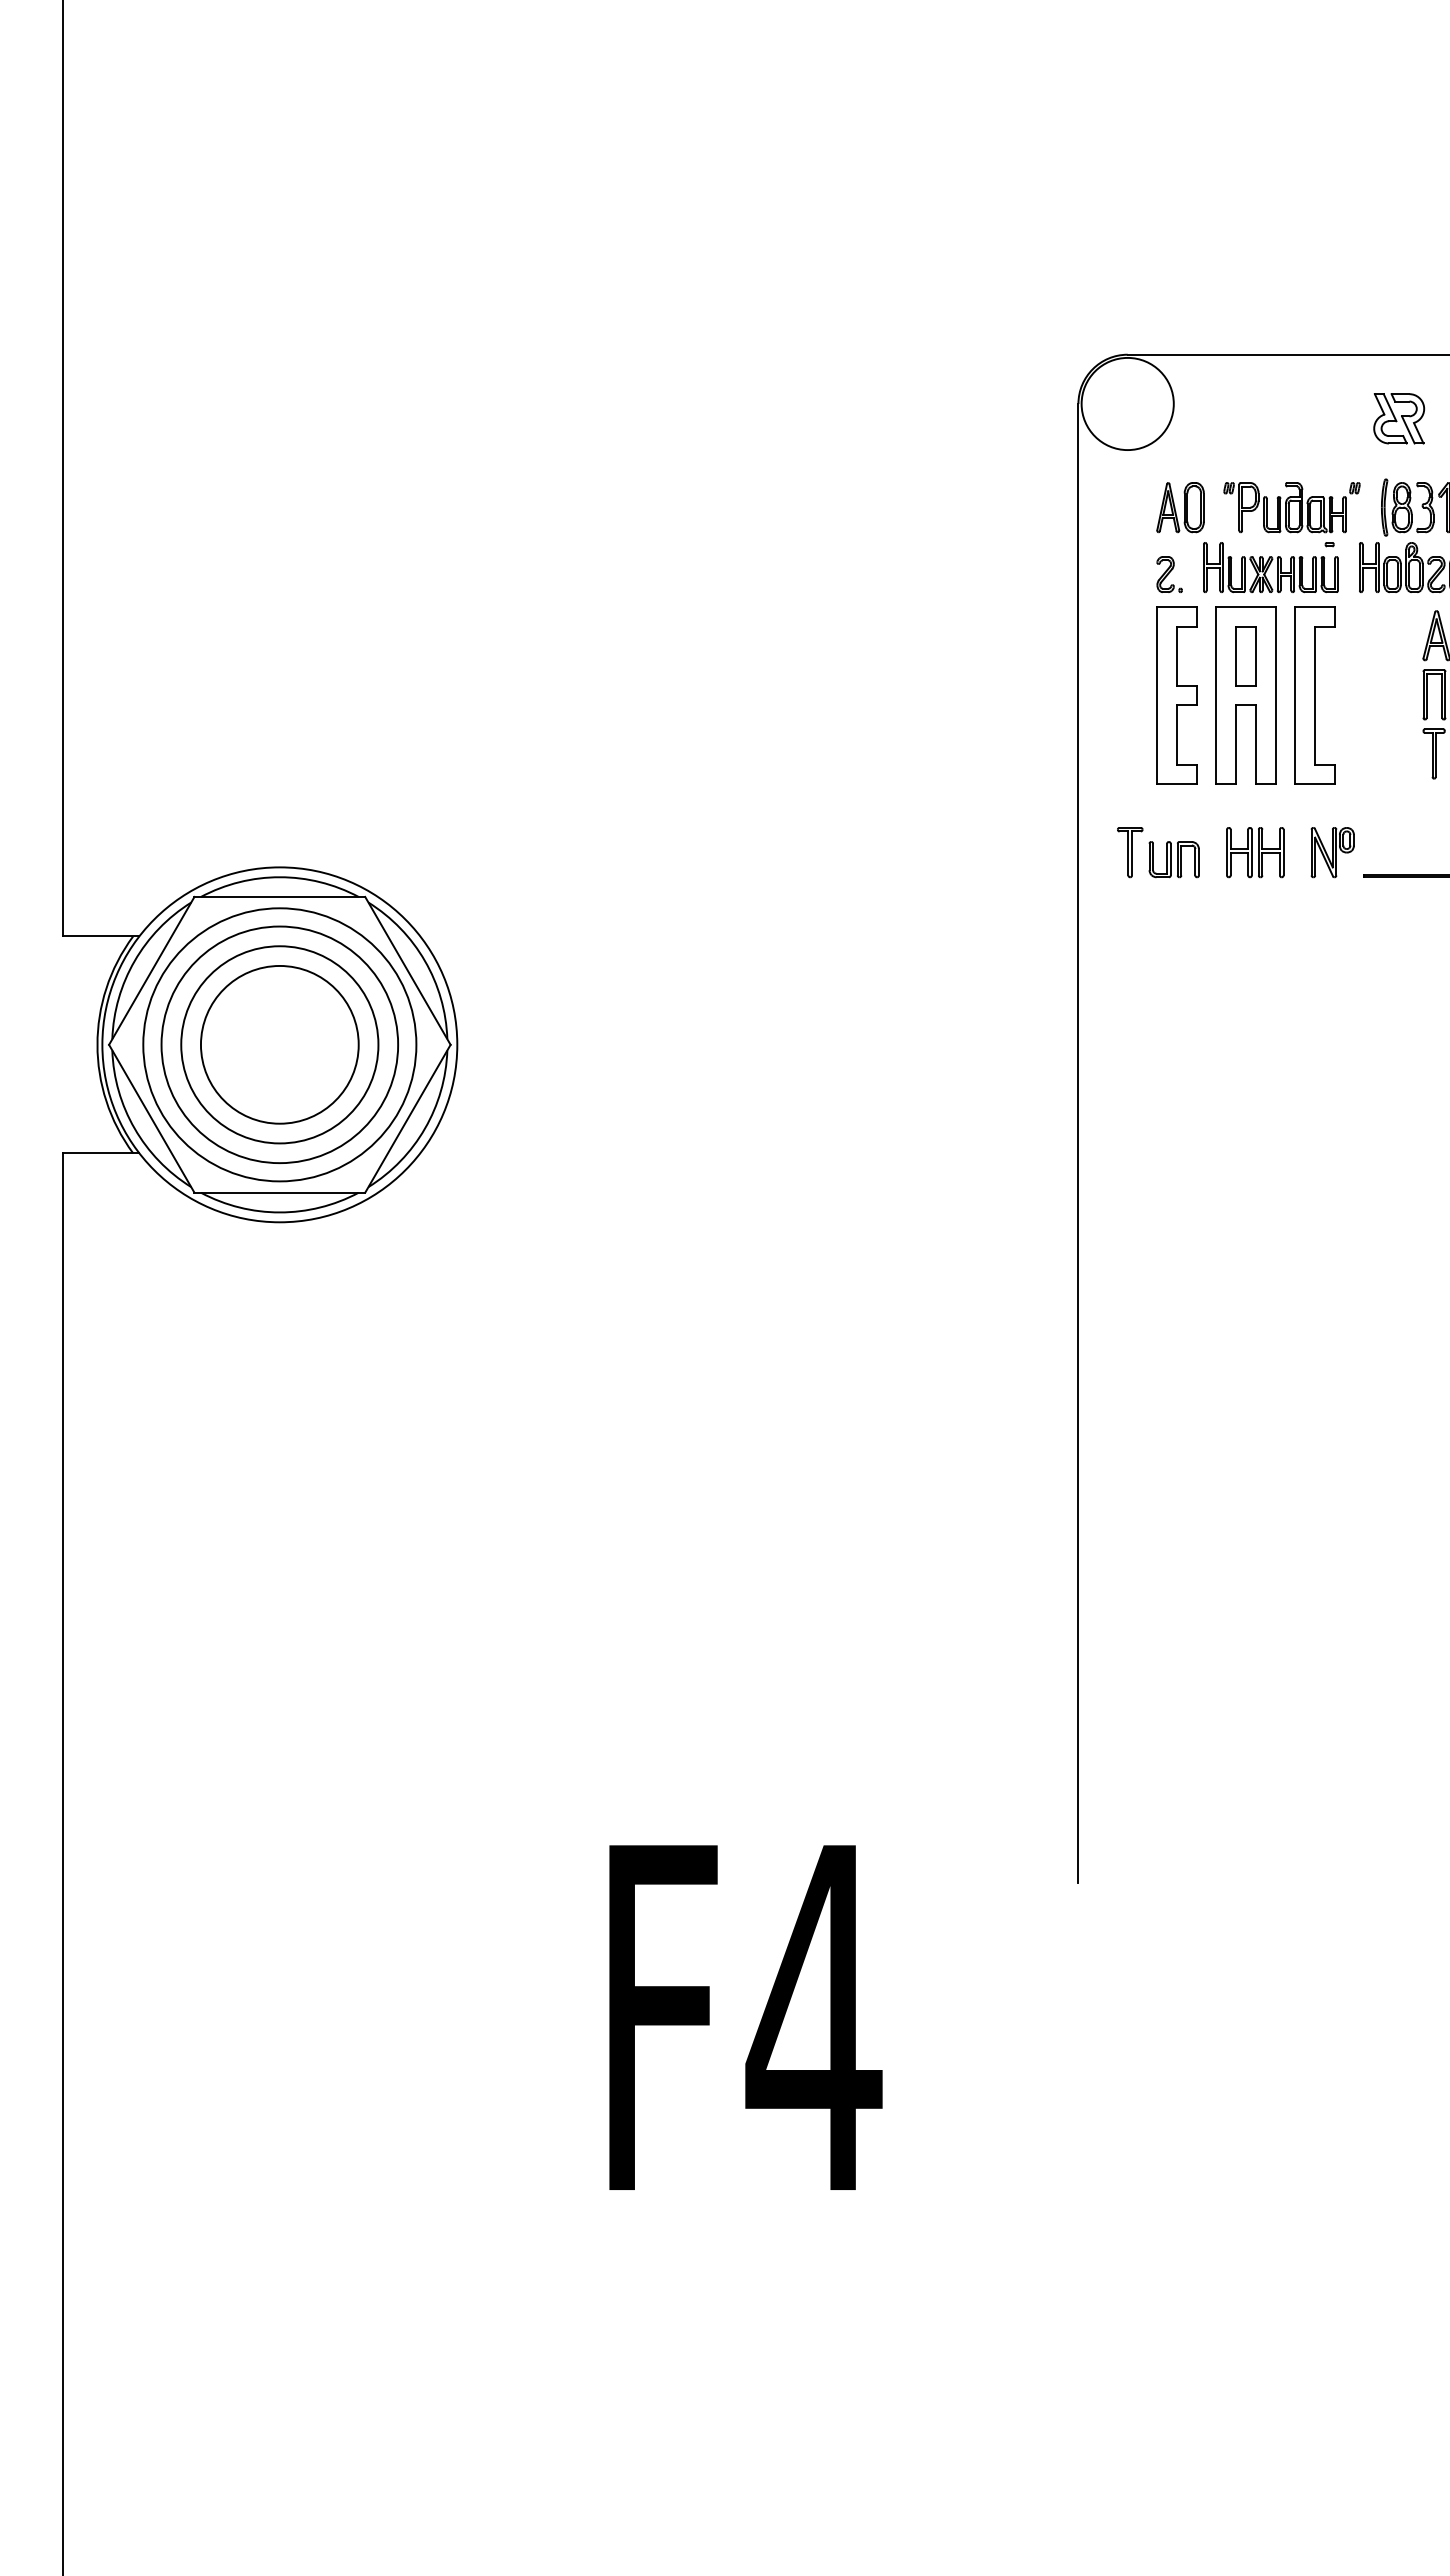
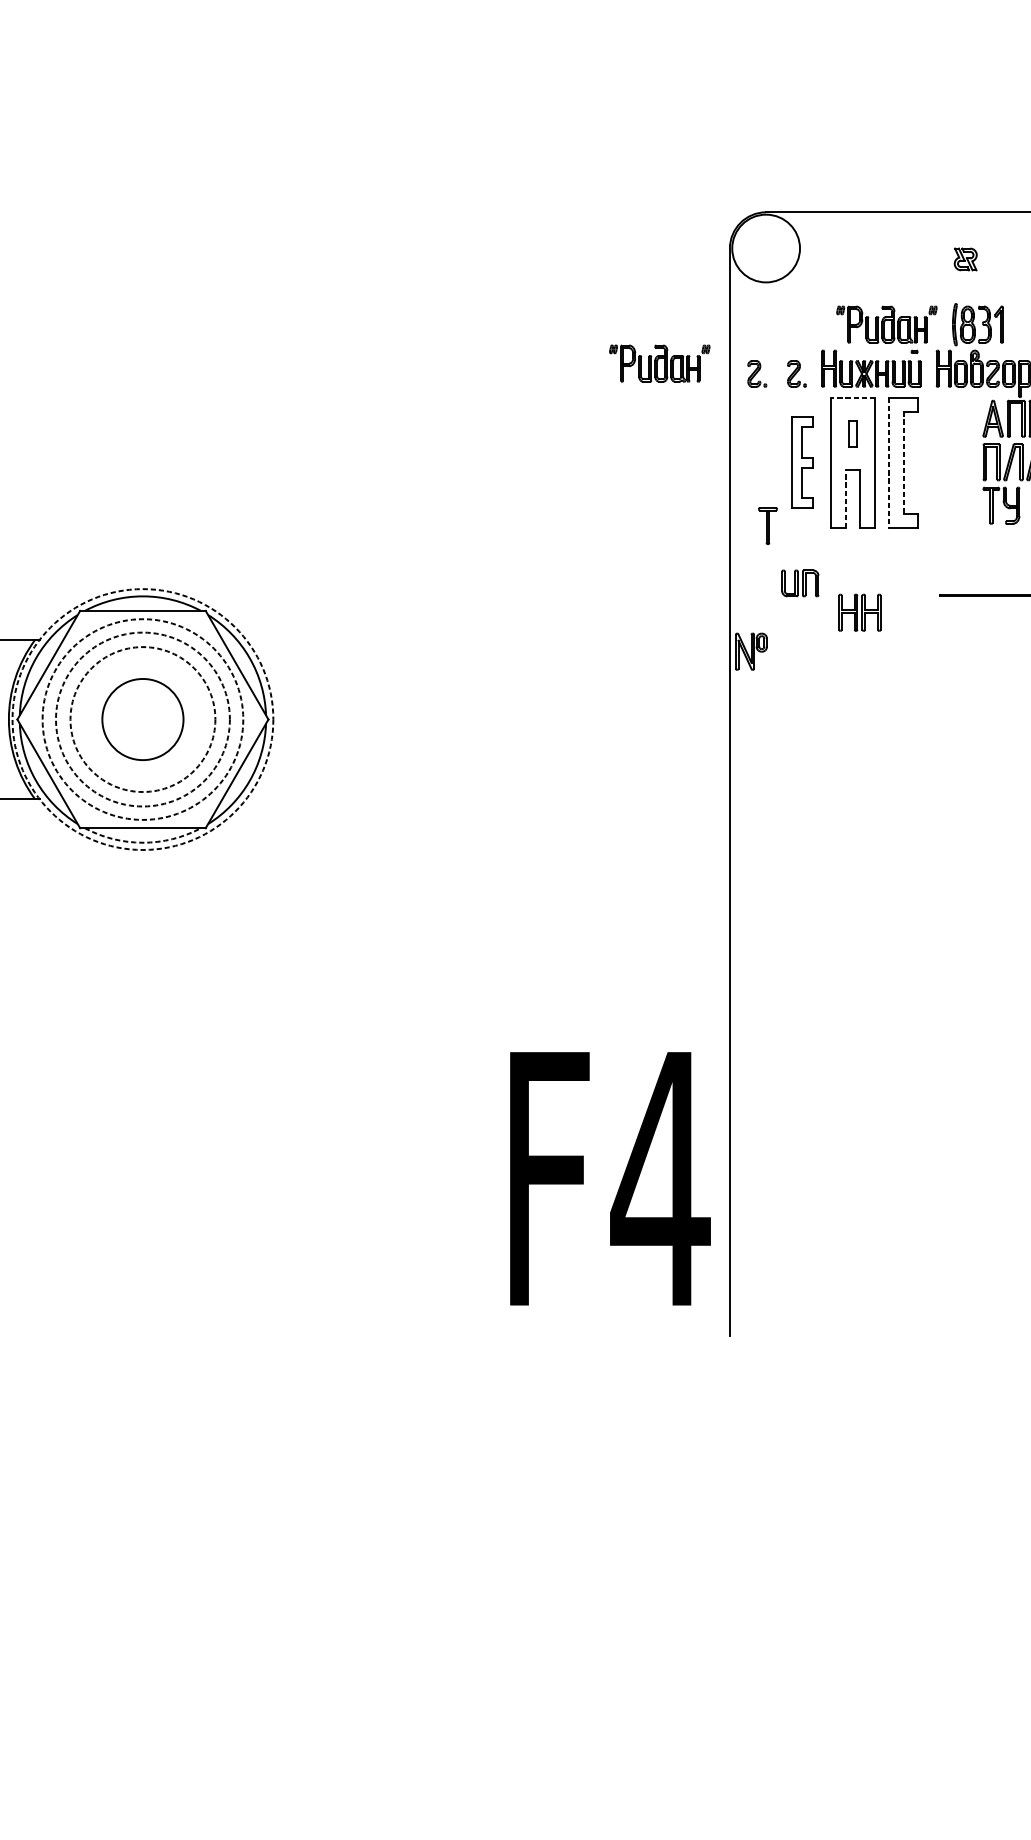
part: (1399, 418) -> (965, 259), size x0.6
part: (1180, 507) -> (804, 324), removed
part: (982, 560) -> (659, 363), added
part: (1115, 574) -> (757, 373), added
line: (1246, 606) -> (853, 397), solid -> dashed
part: (1245, 656) -> (852, 434), size x0.6
part: (1176, 695) -> (801, 462), size x0.7
line: (1295, 695) -> (889, 462), solid -> dashed
line: (1315, 695) -> (904, 462), solid -> dashed
line: (1236, 744) -> (846, 498), solid -> dashed
part: (1130, 852) -> (768, 526), moved
part: (1255, 852) -> (860, 612), moved
part: (1332, 852) -> (751, 651), moved
circle: (279, 1044) -> (142, 719), size x0.7
circle: (279, 1044) -> (142, 719), solid -> dashed
circle: (279, 1044) -> (142, 719), solid -> dashed
circle: (279, 1044) -> (142, 719), solid -> dashed
circle: (279, 1044) -> (142, 719), solid -> dashed
arc: (279, 1212) -> (142, 842), solid -> dashed
text: (745, 2017) -> (610, 1178), moved

